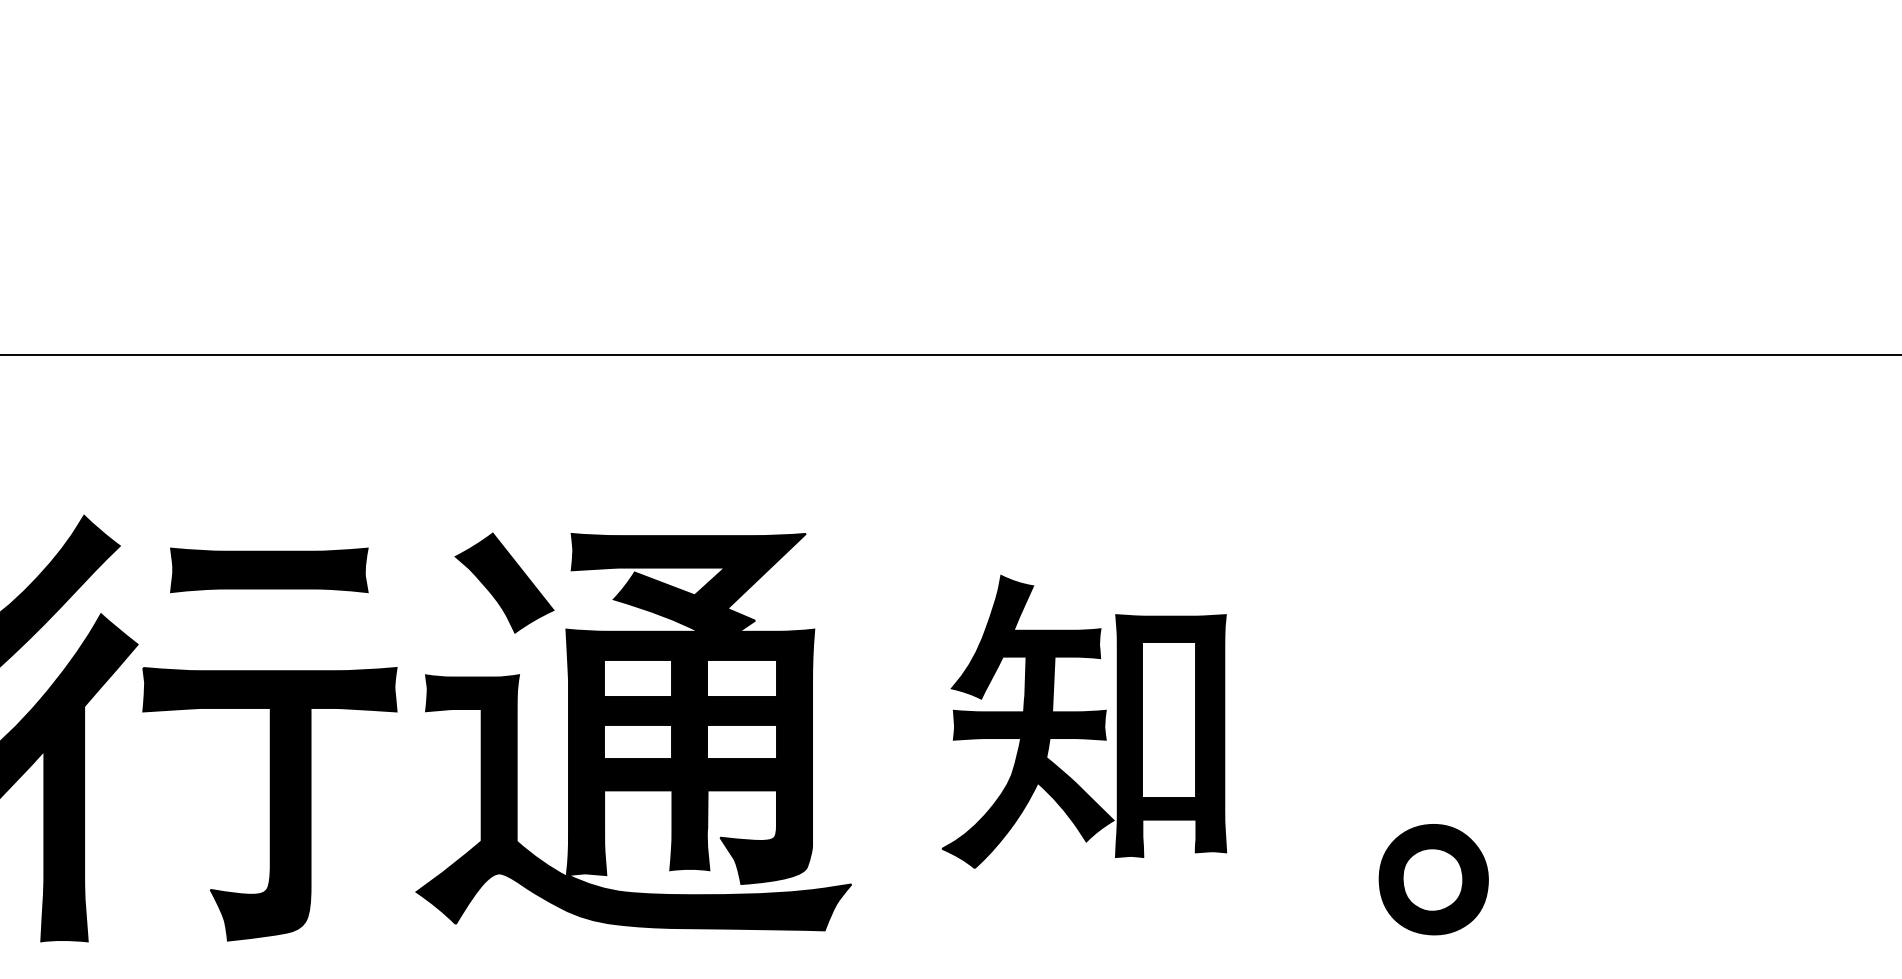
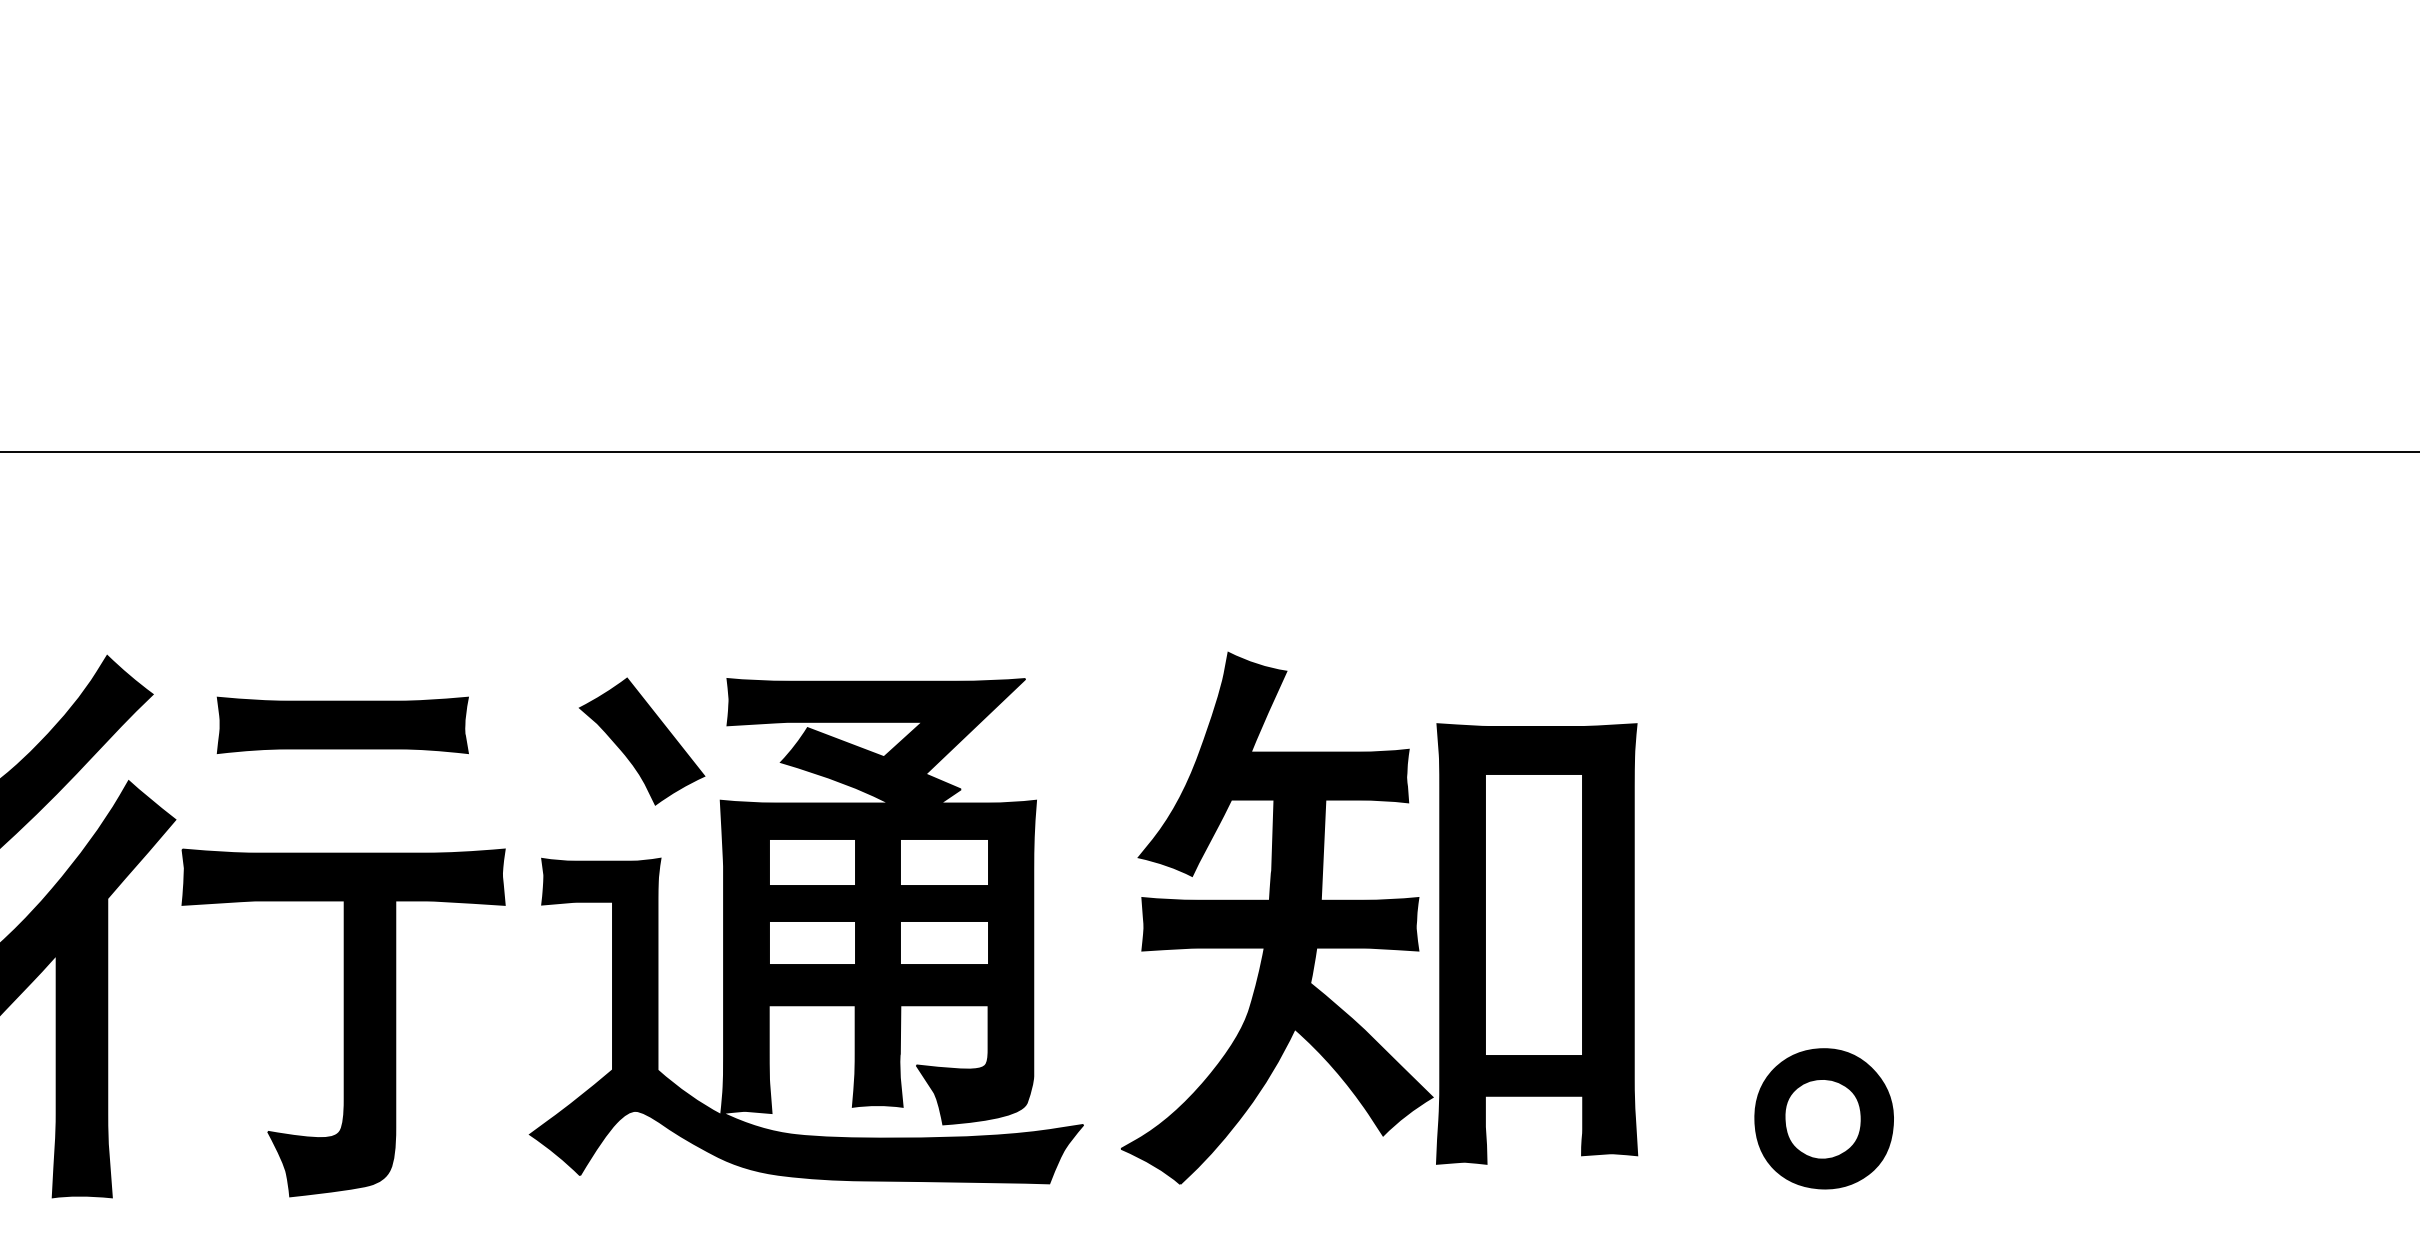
part: (1084, 721) -> (1379, 917), size x1.43

